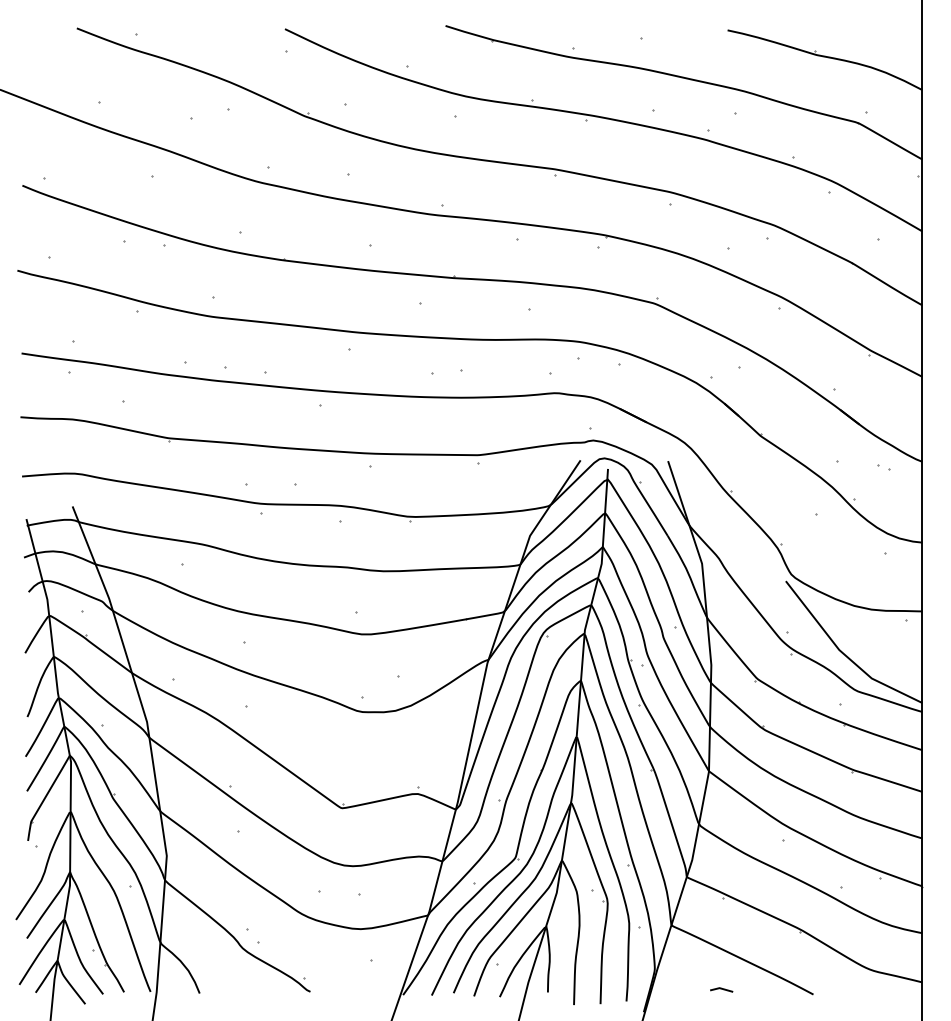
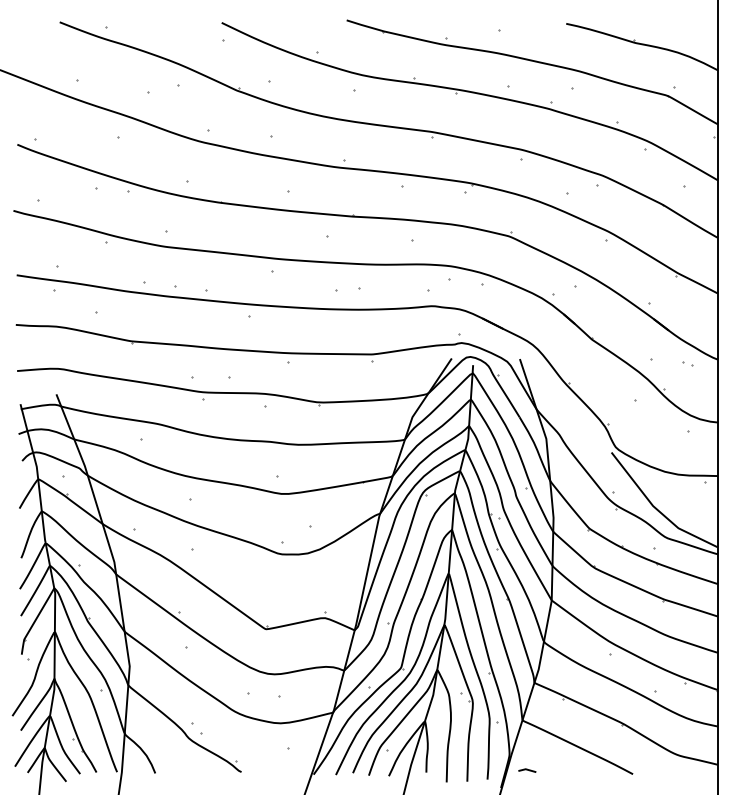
line: (721, 989) -> (527, 770), moved

